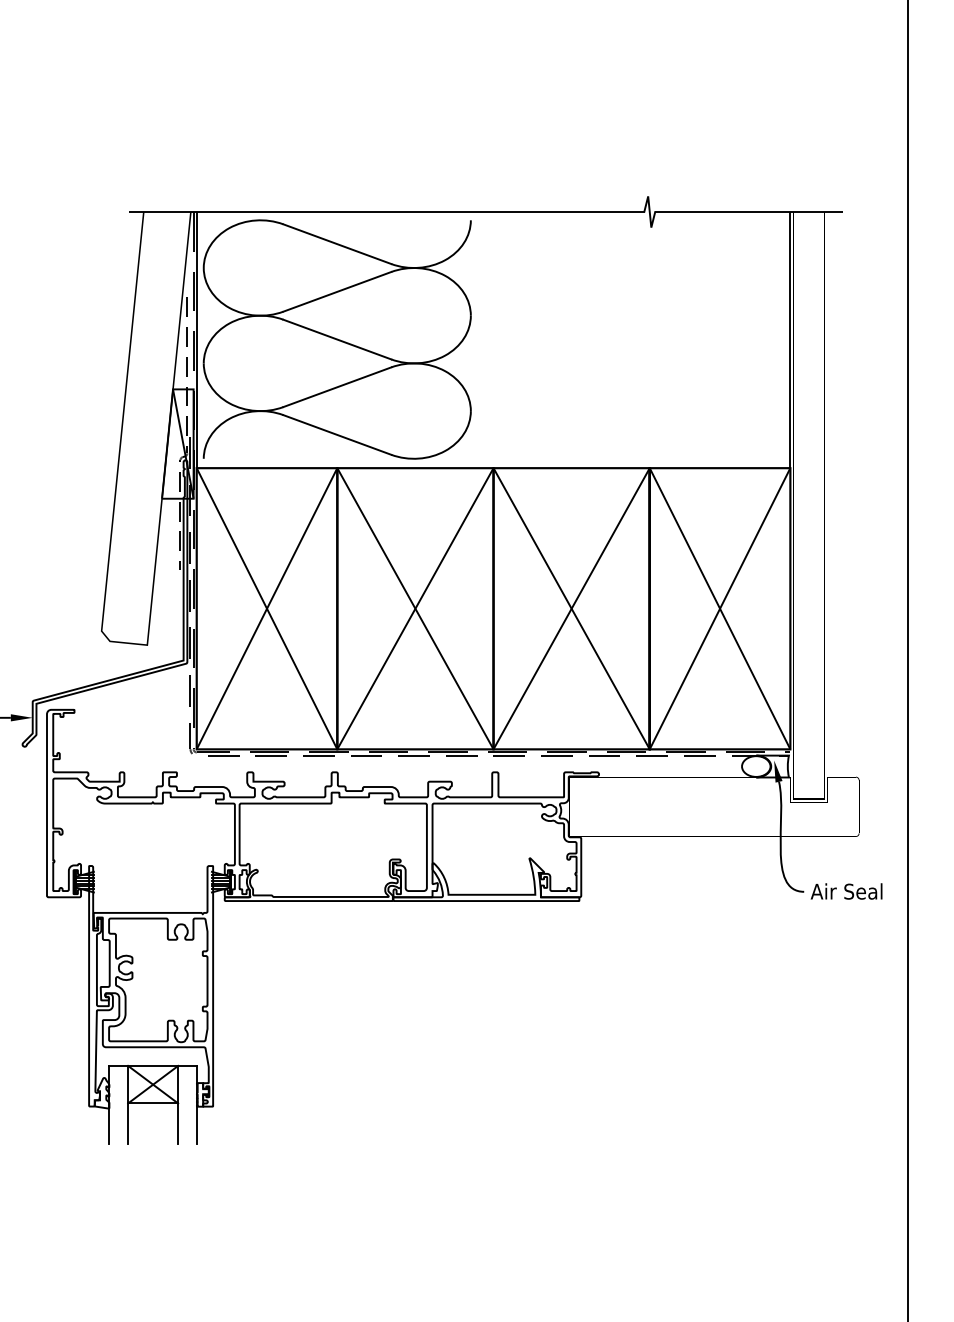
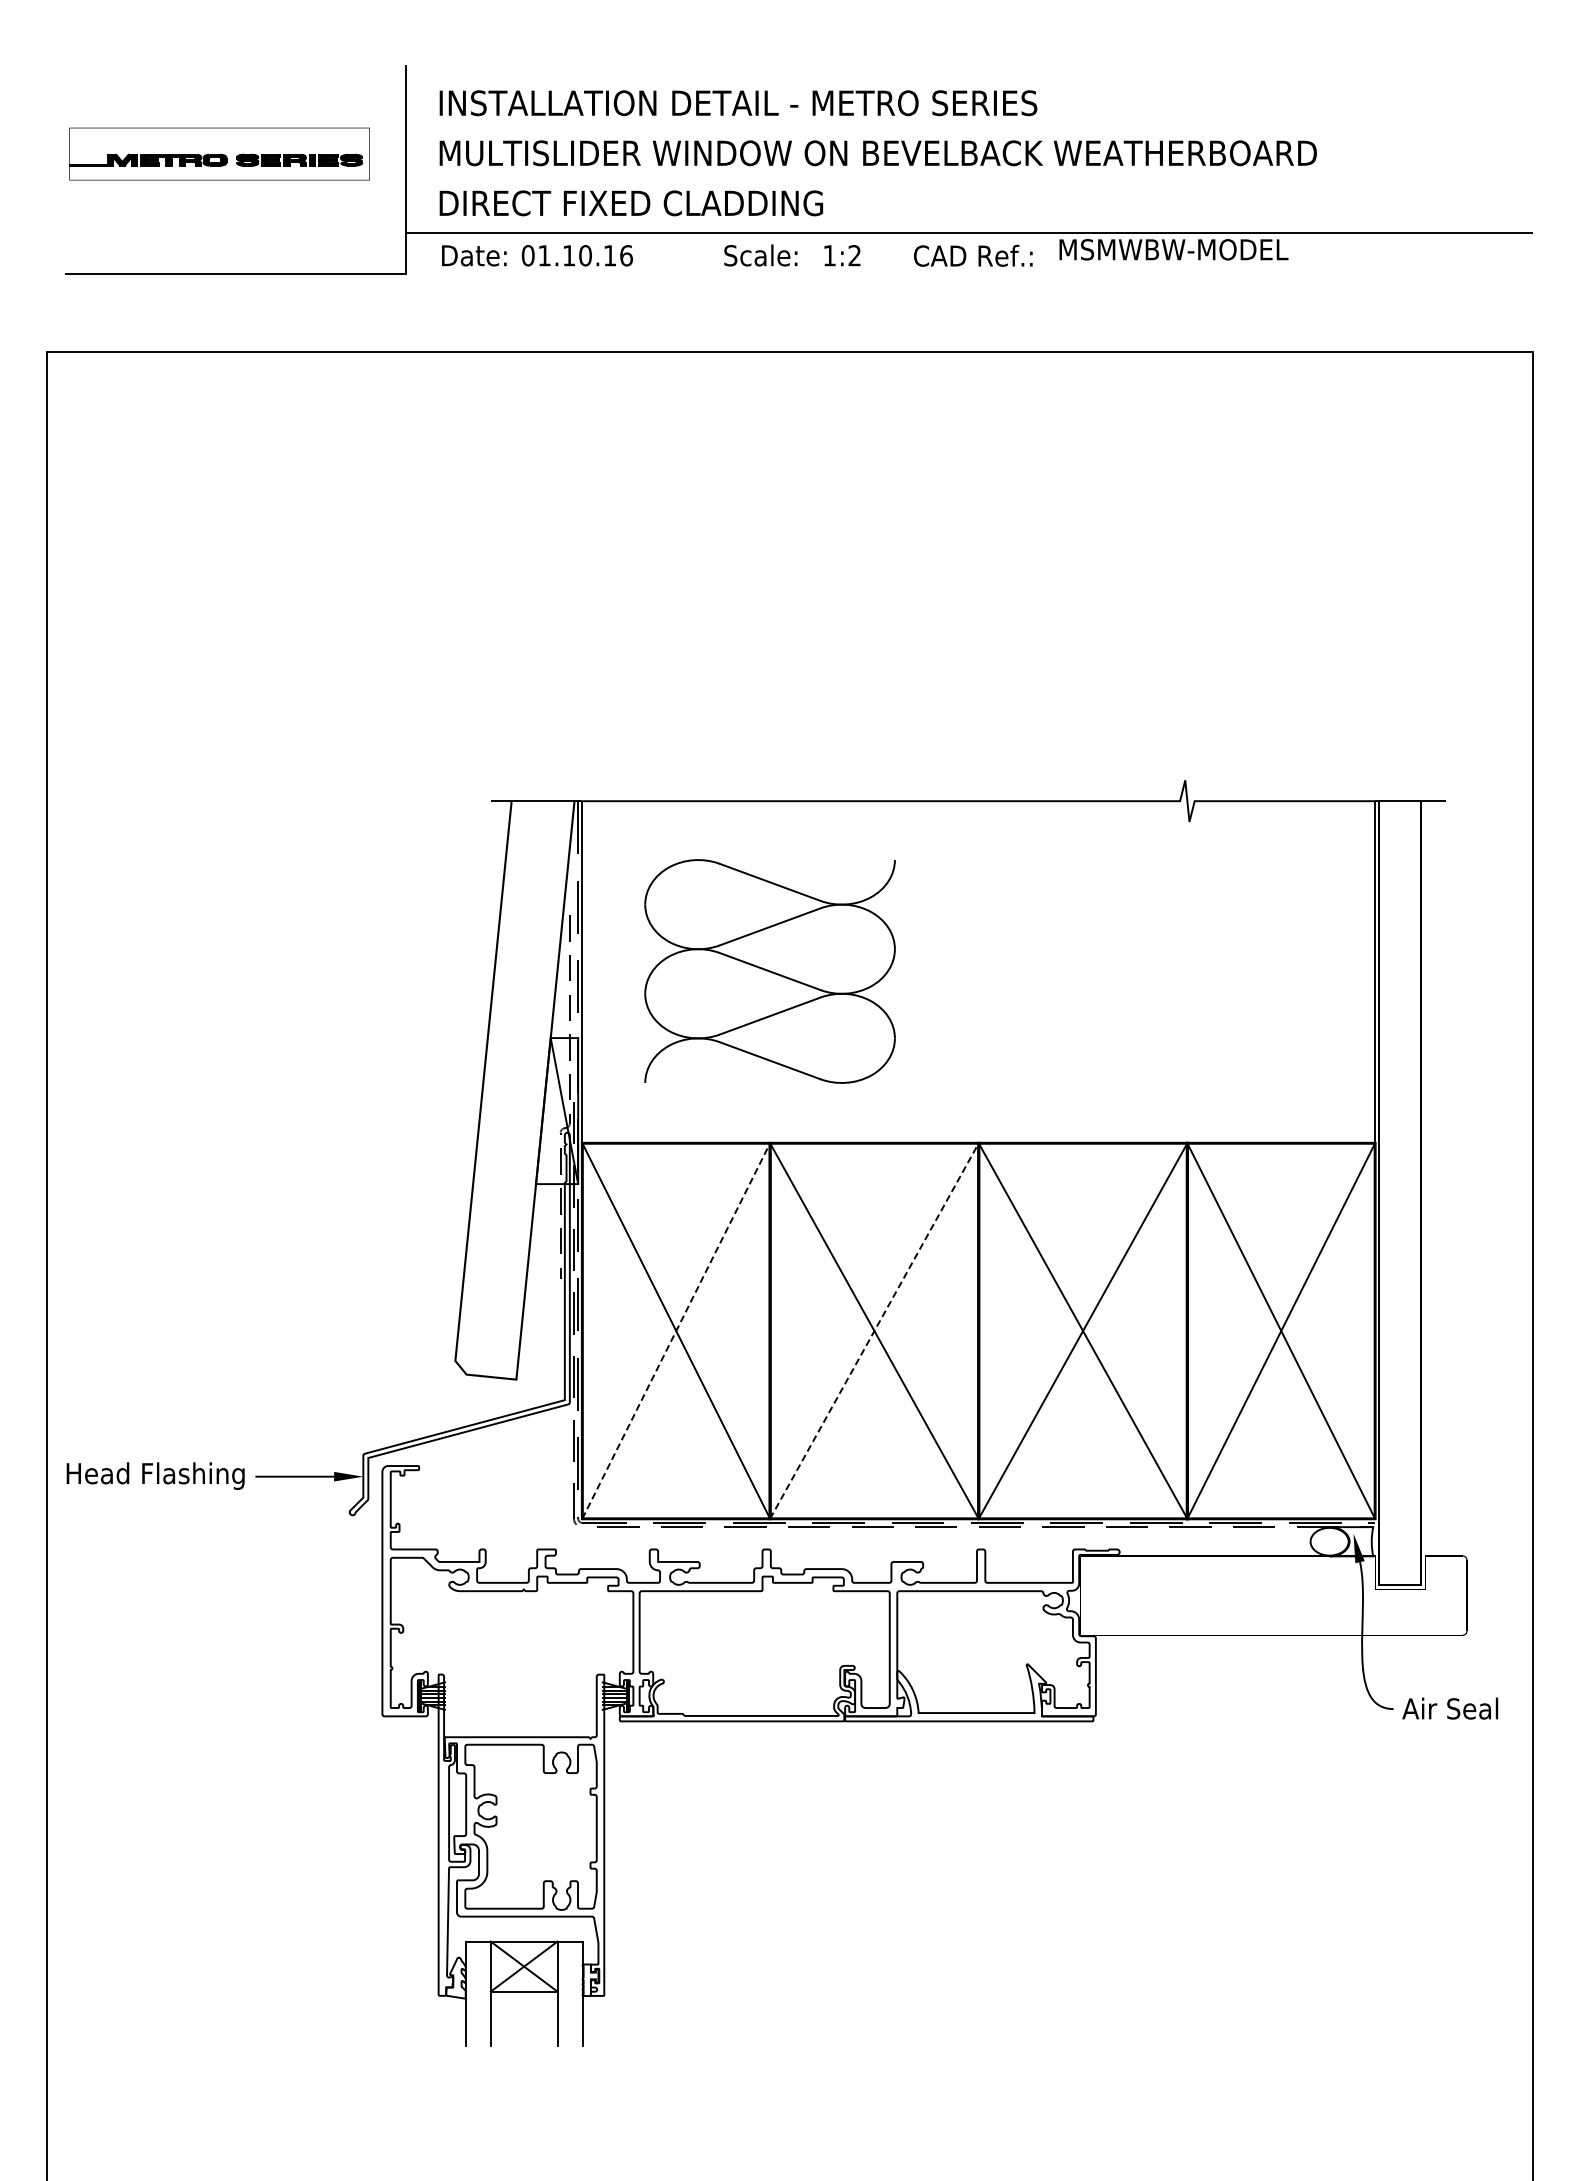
part: (336, 339) -> (769, 971), size x0.7
line: (267, 609) -> (676, 1331), solid -> dashed
line: (415, 609) -> (874, 1331), solid -> dashed

